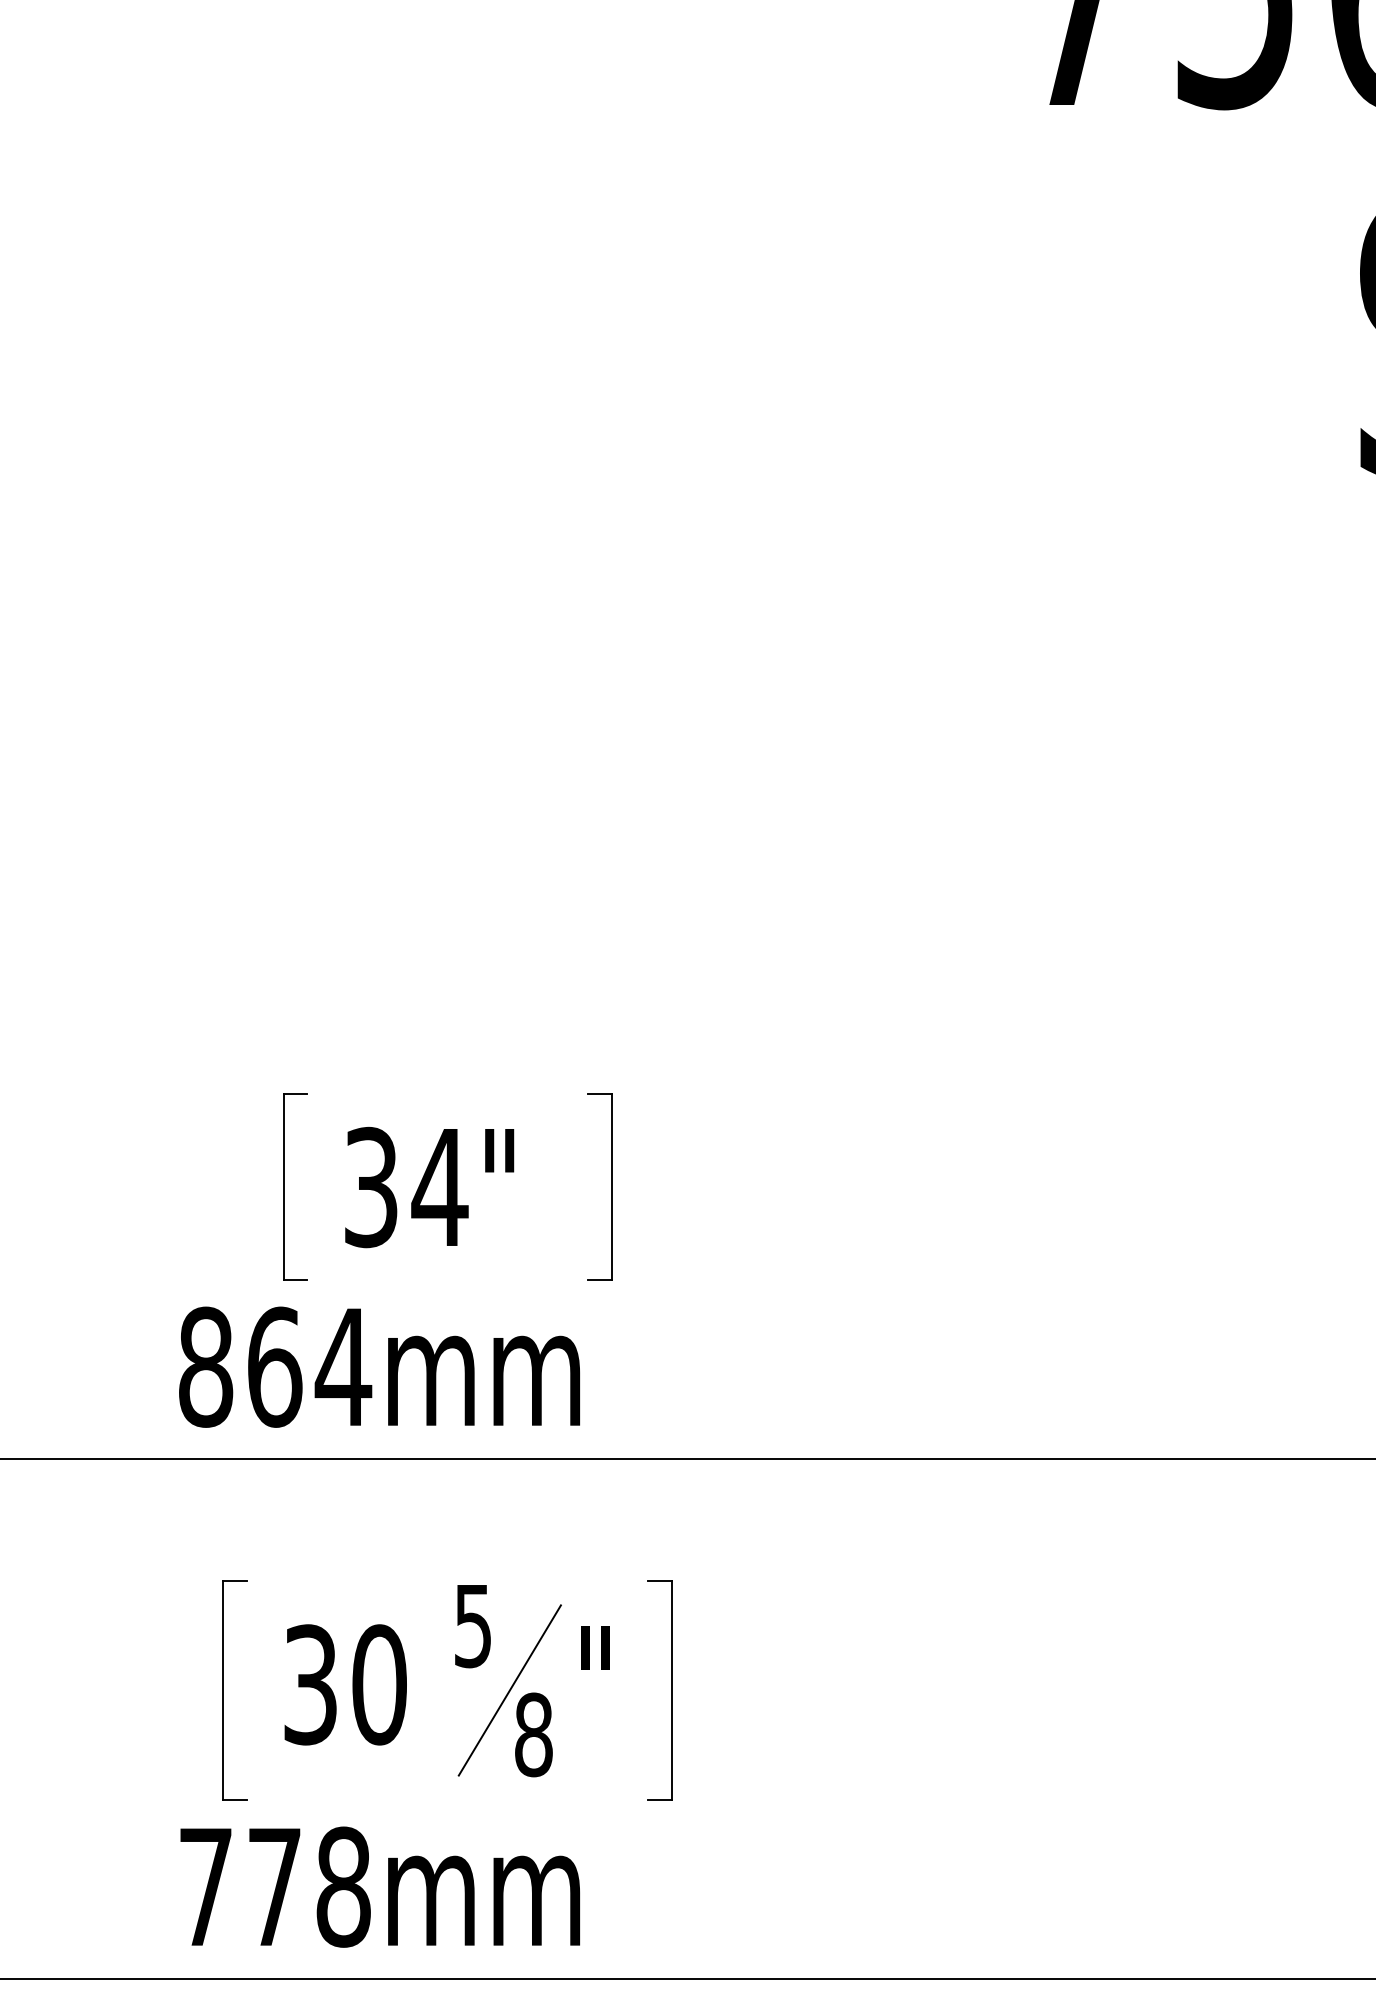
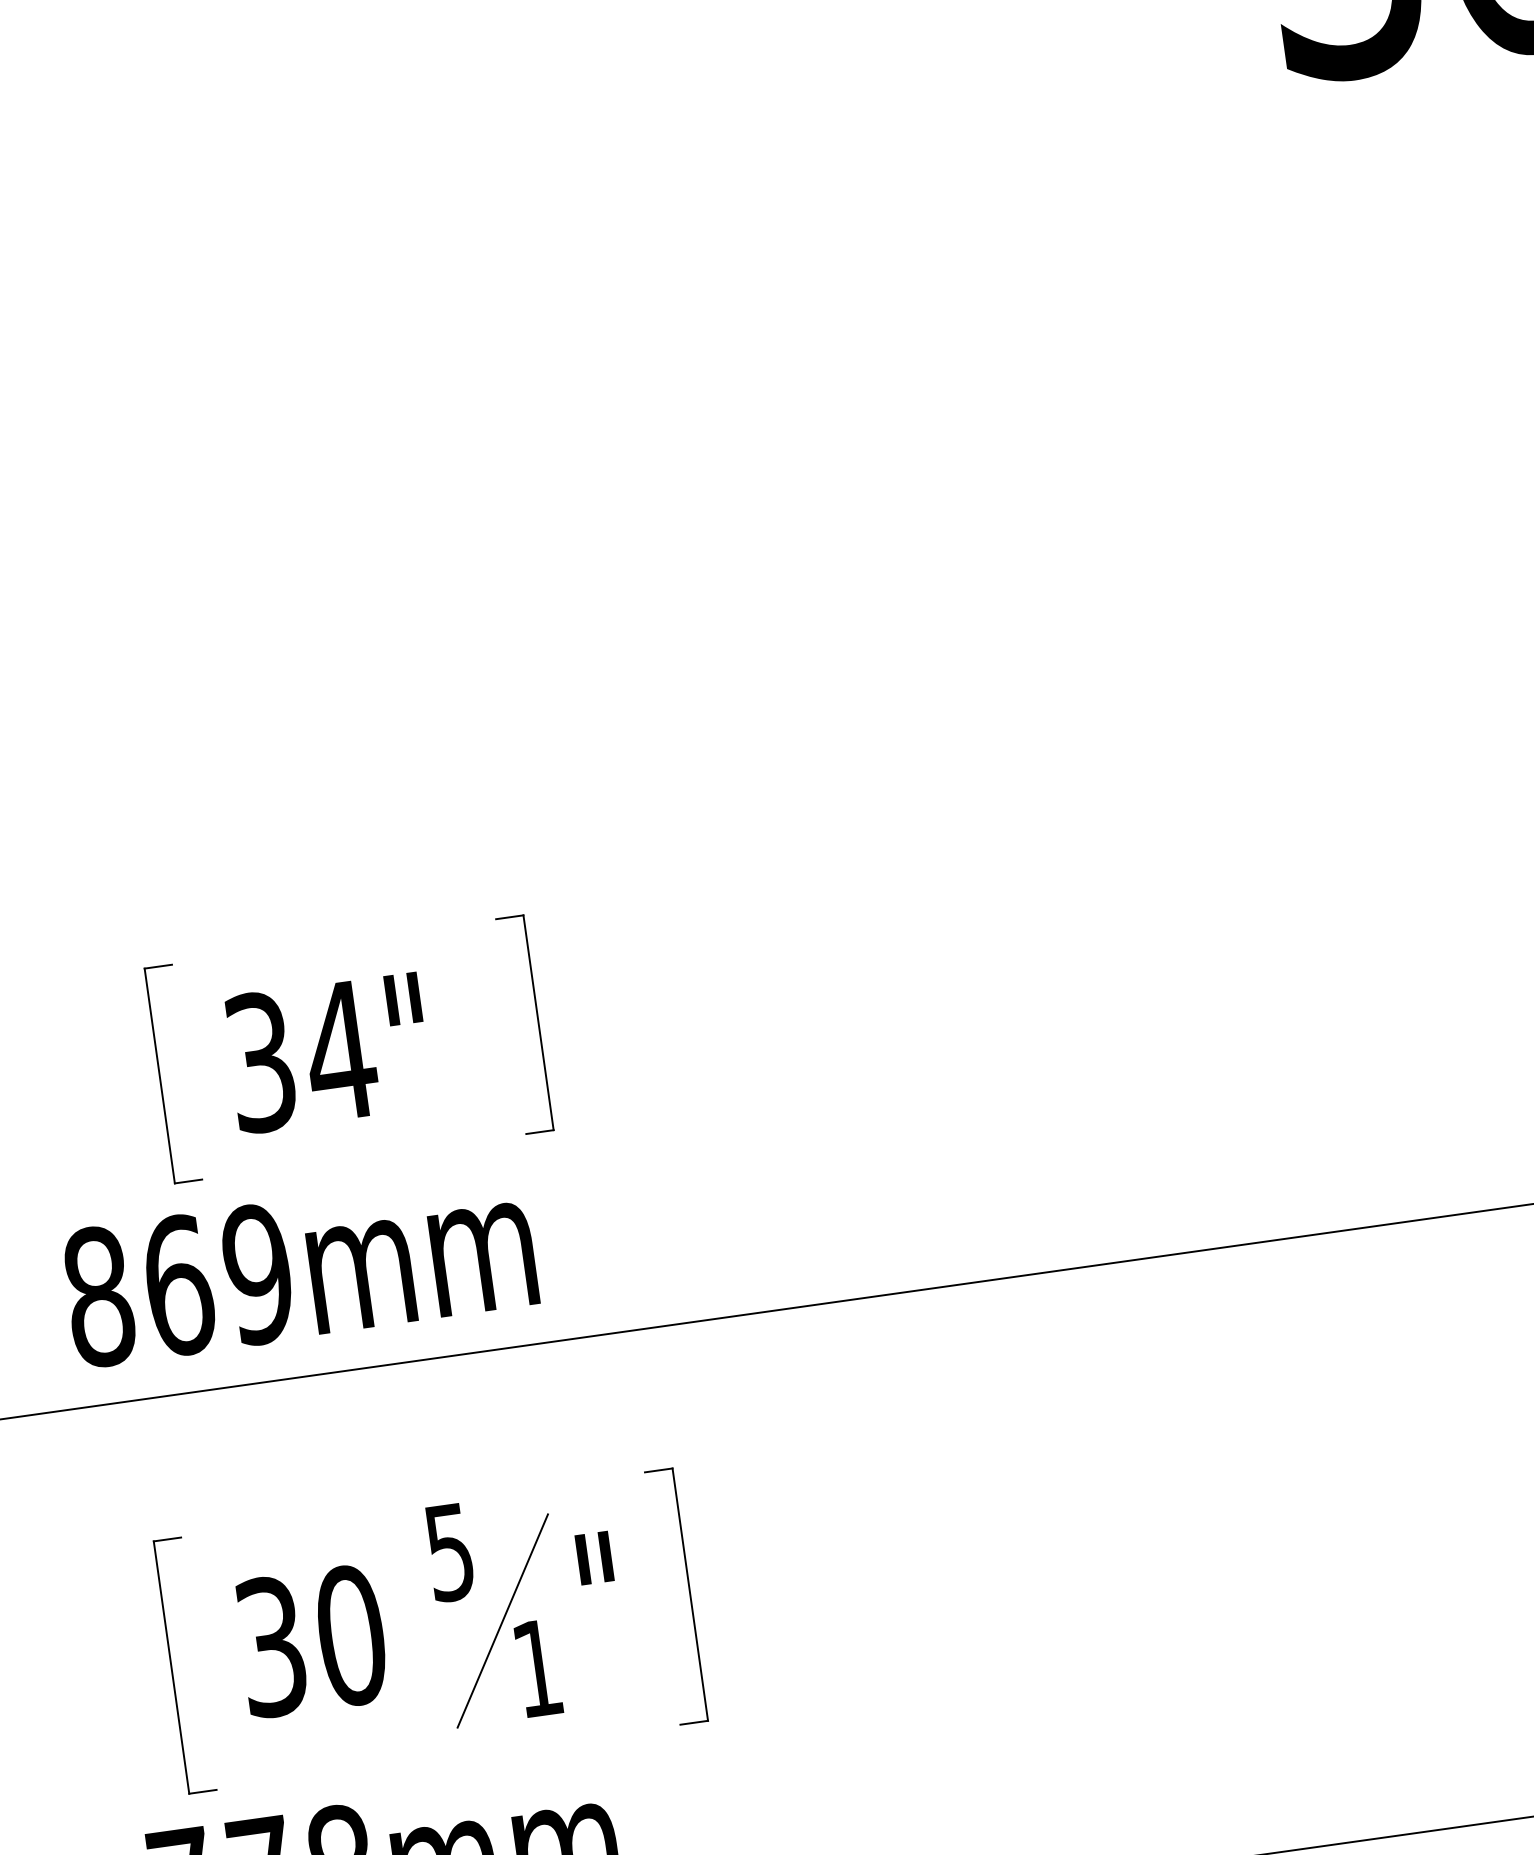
text: (343, 1366) -> (257, 1273), 864mm -> 869mm
text: (533, 1734) -> (537, 1668), 8 -> 1

